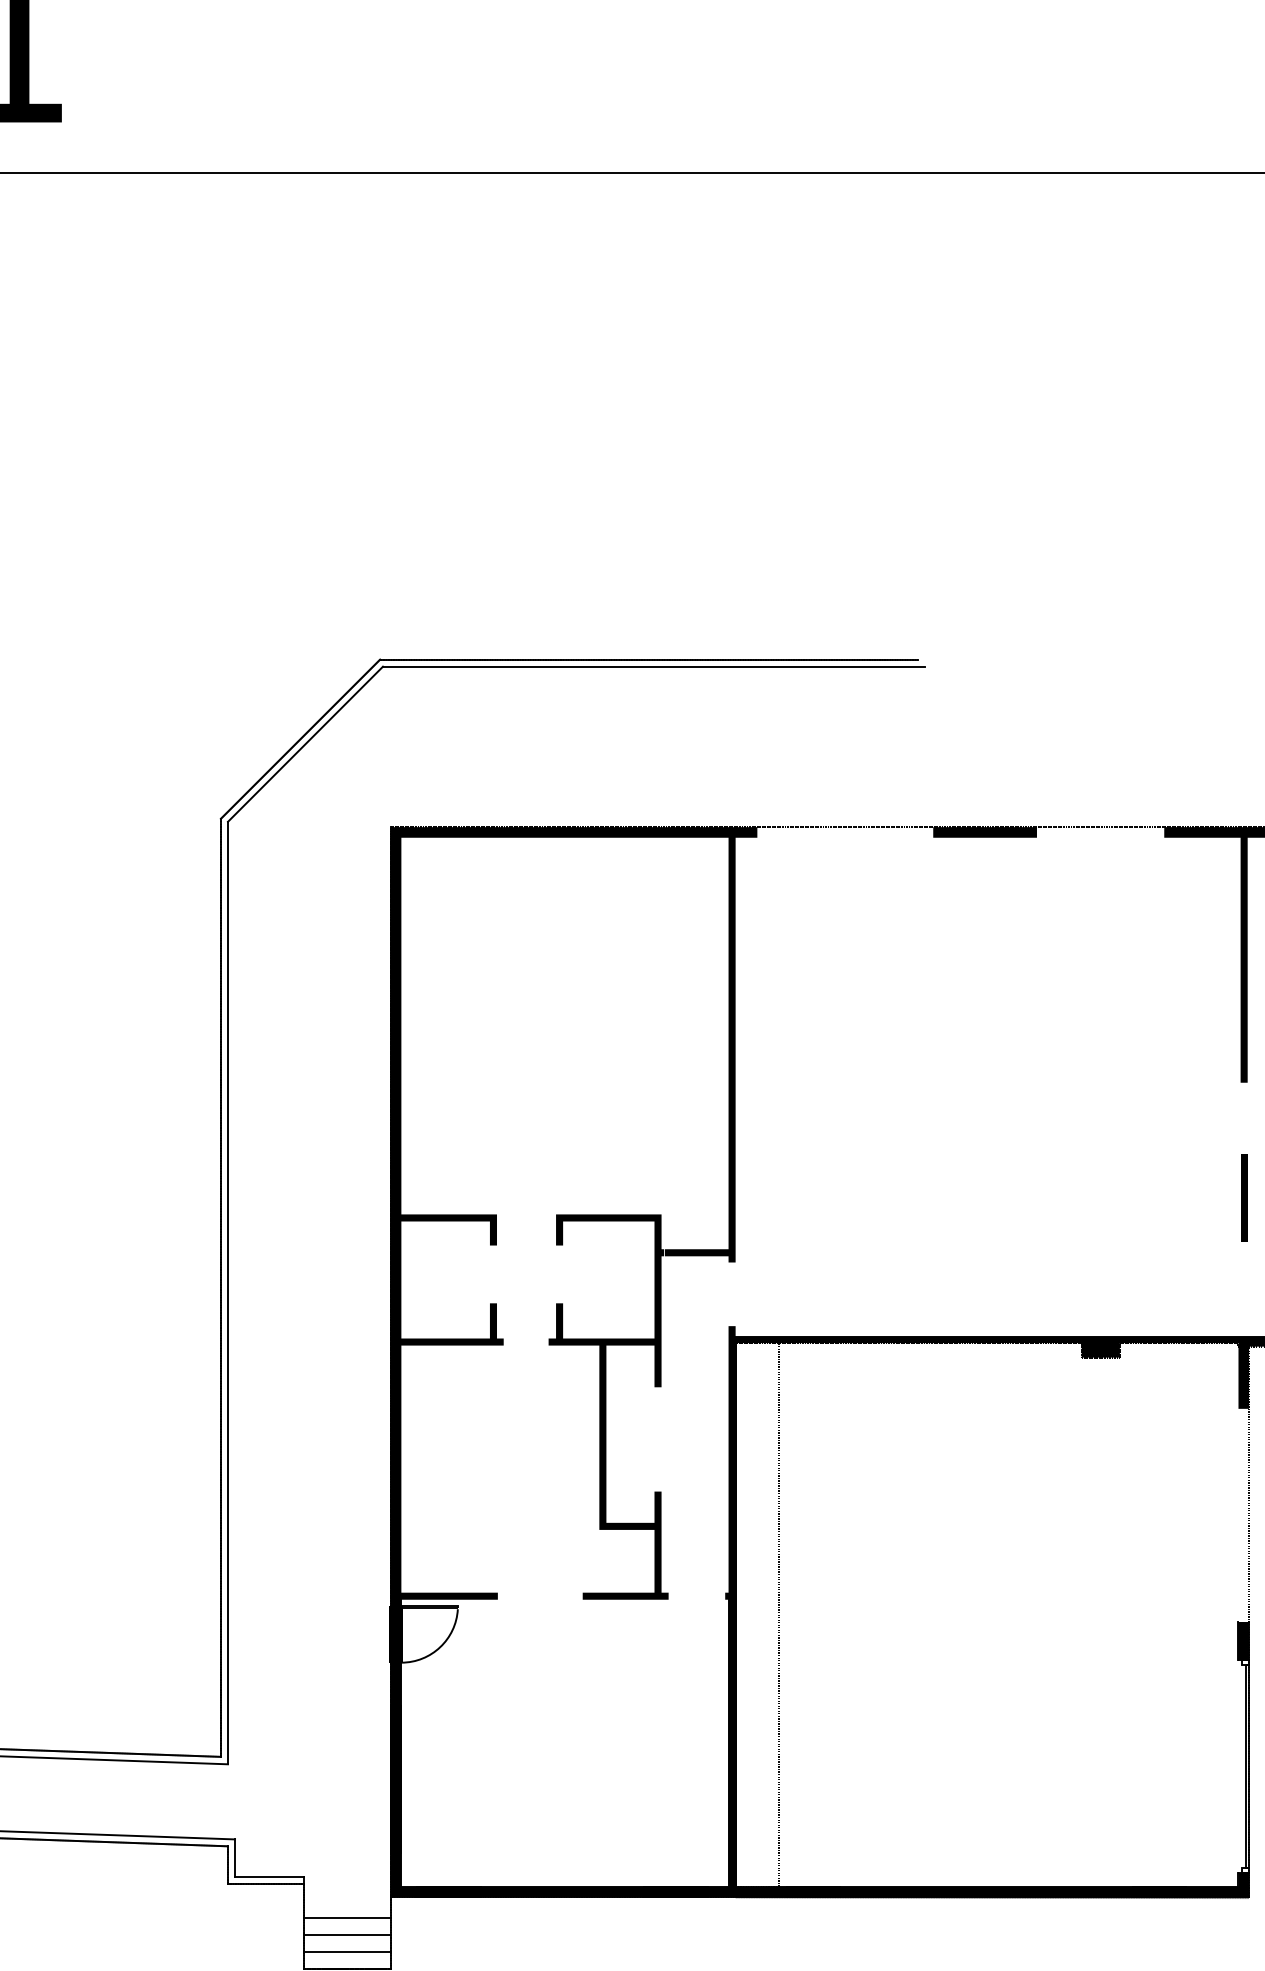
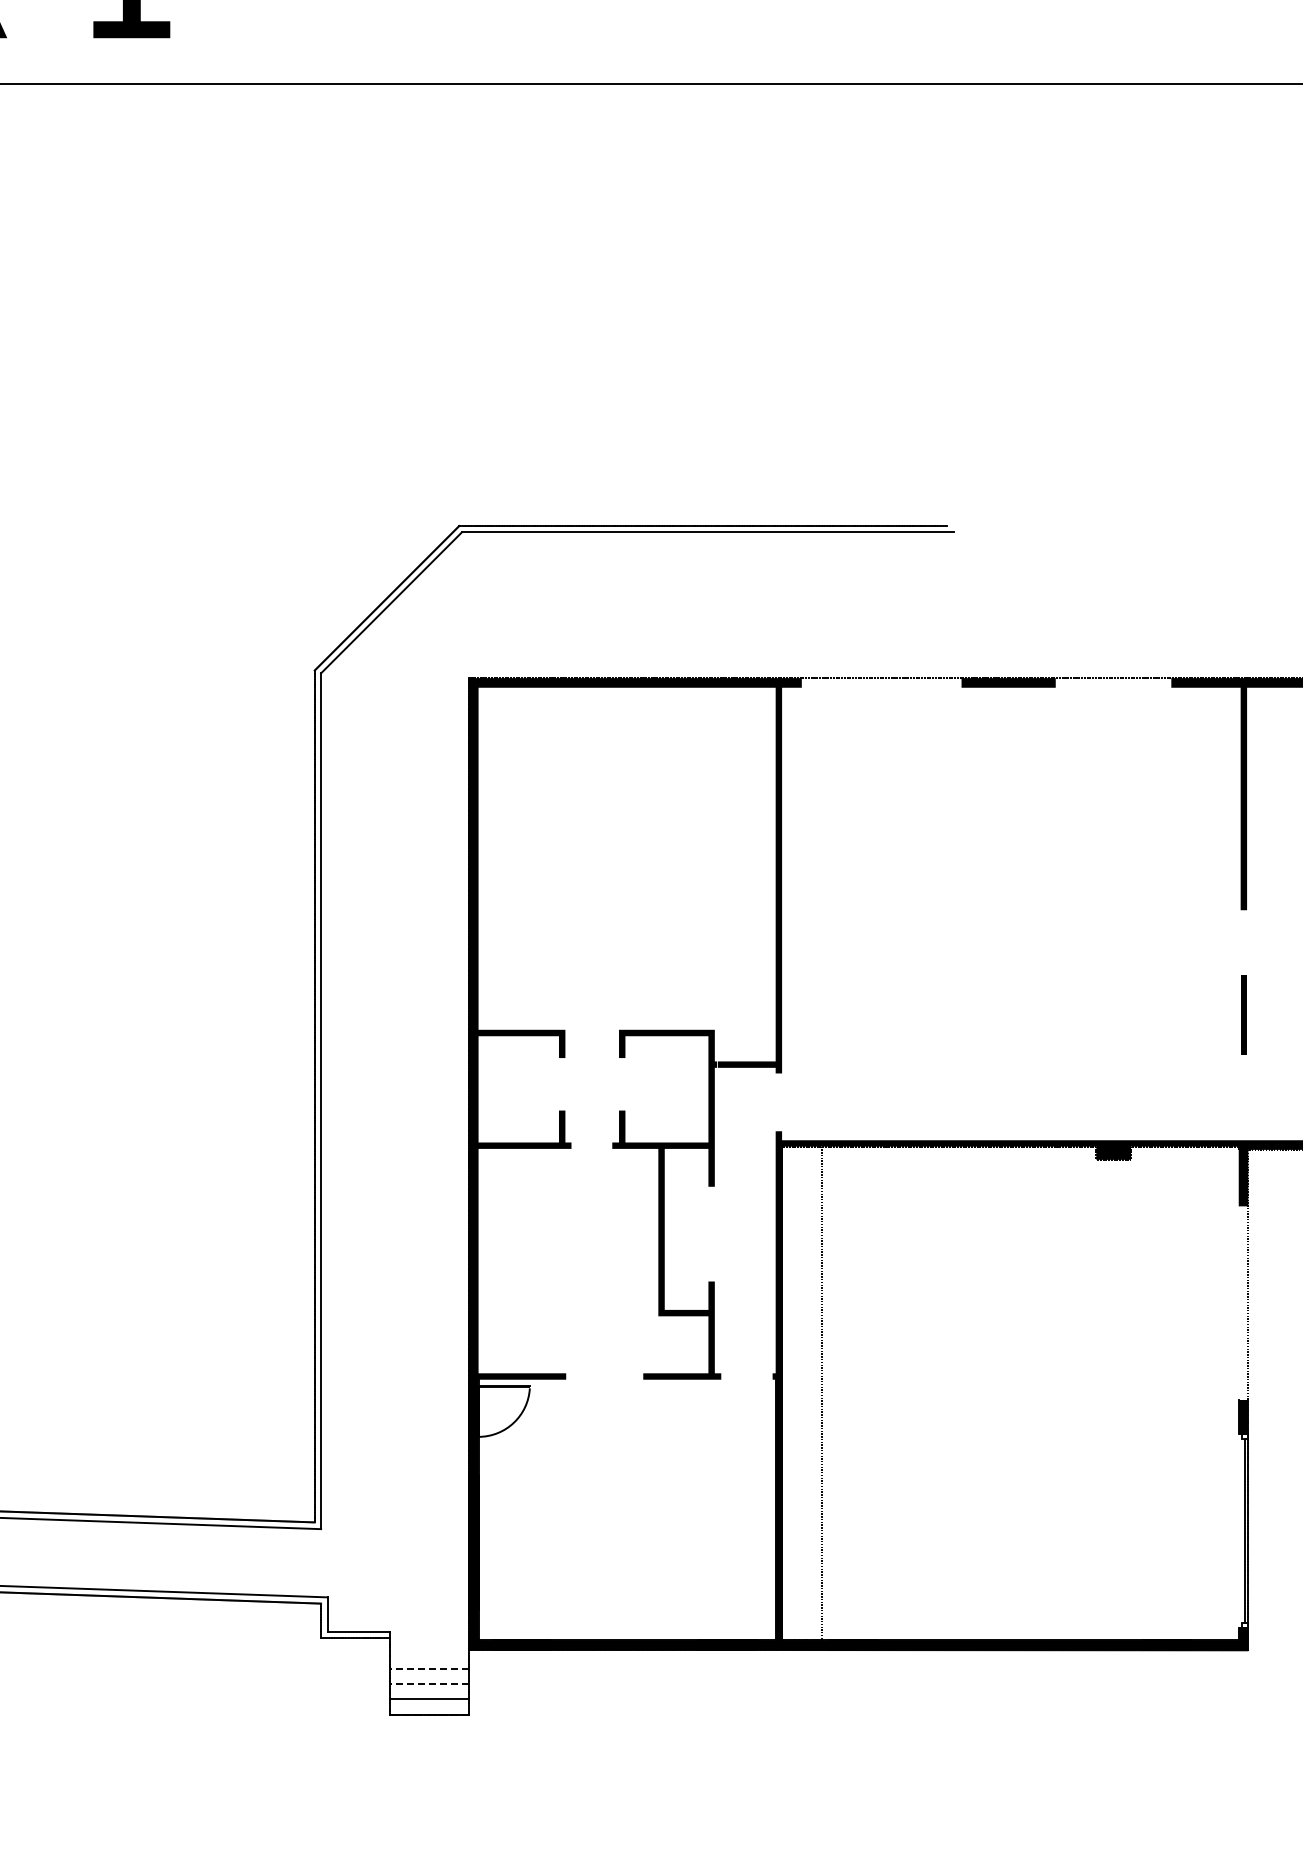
line: (347, 1917) -> (429, 1668), solid -> dashed
line: (347, 1935) -> (429, 1684), solid -> dashed

